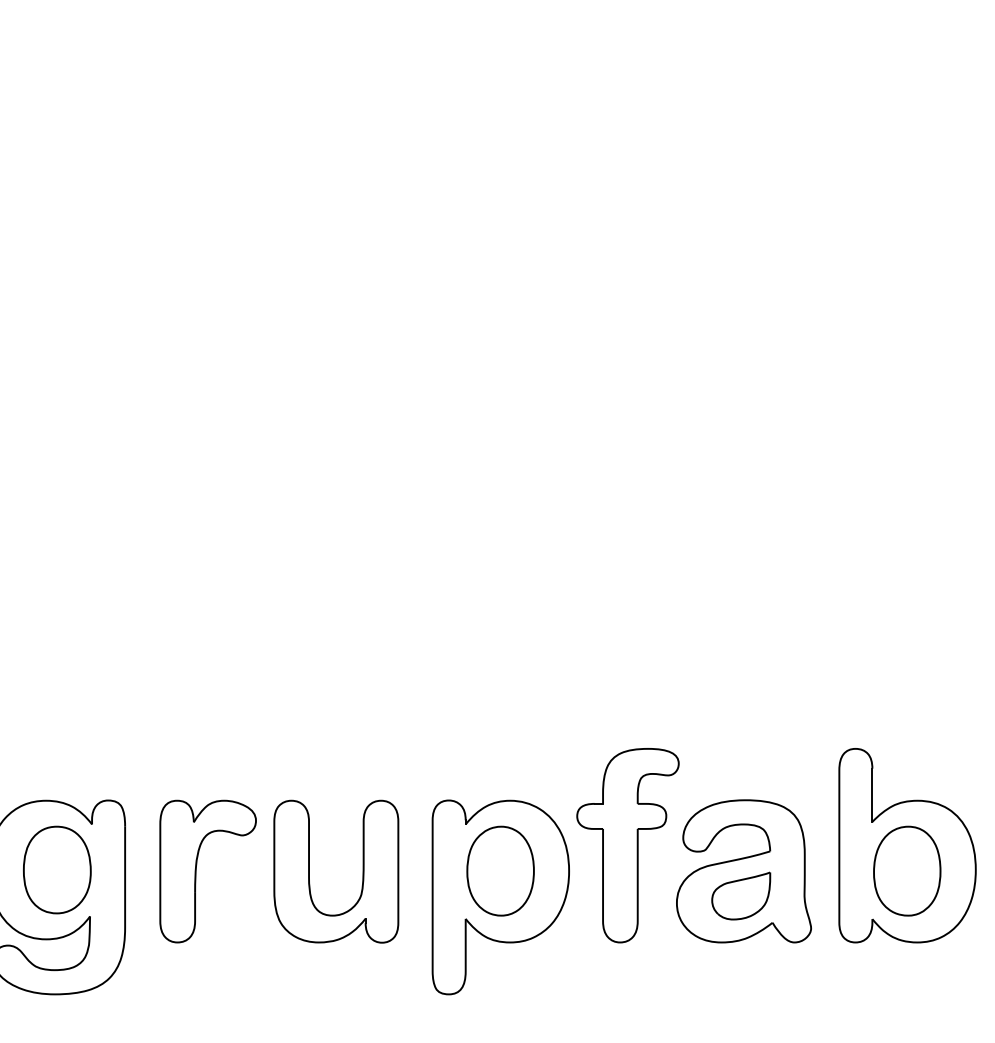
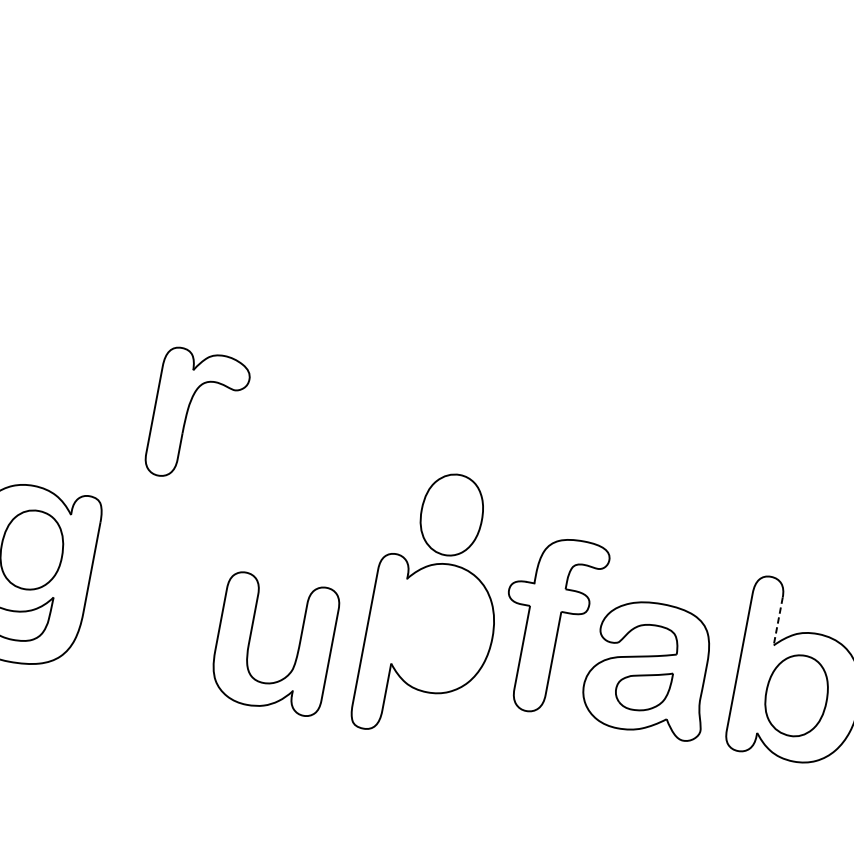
line: (872, 795) -> (778, 621), solid -> dashed
part: (500, 870) -> (451, 514), moved
part: (196, 871) -> (187, 414), moved
part: (362, 871) -> (297, 648), moved

